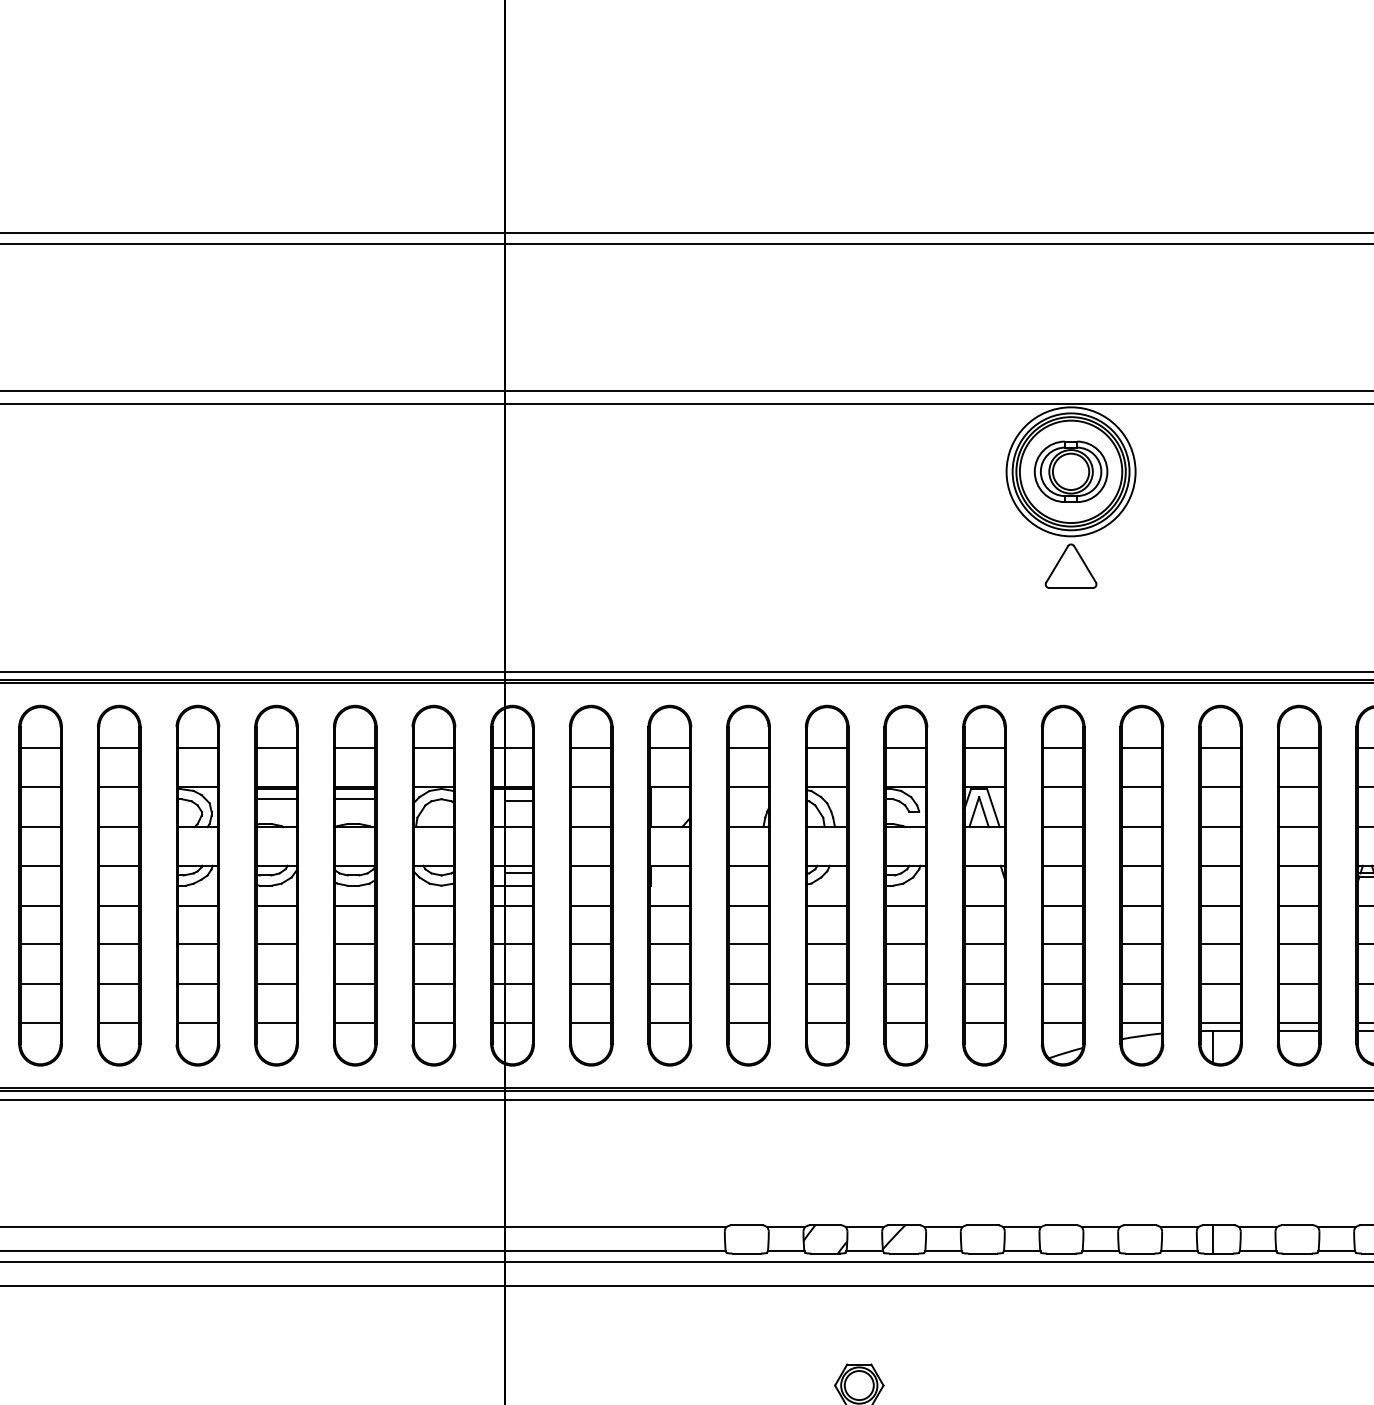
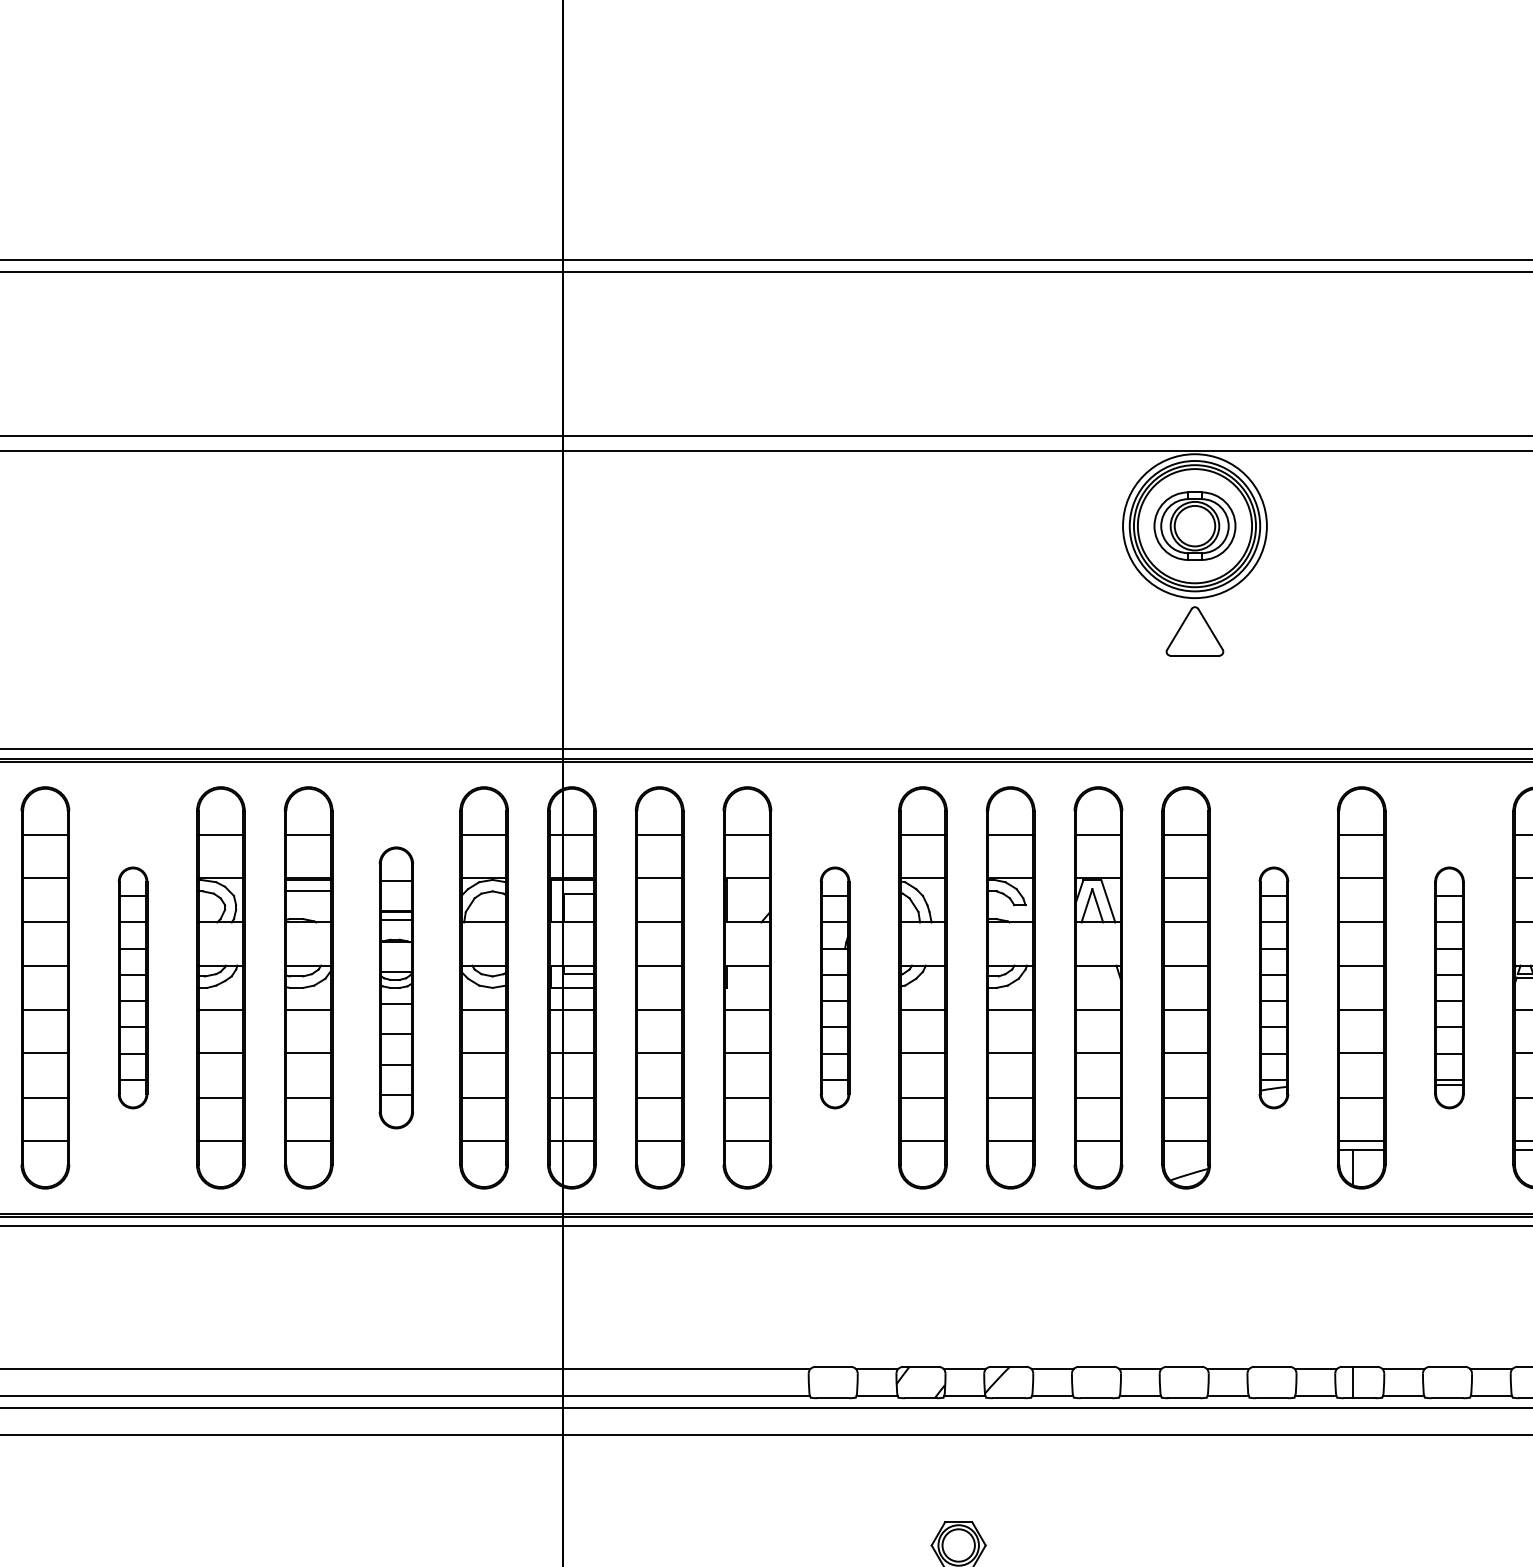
part: (118, 885) -> (132, 987), size x0.6
part: (355, 885) -> (396, 987), size x0.7
part: (747, 885) -> (834, 987), size x0.6
part: (1141, 885) -> (1273, 987), size x0.6
part: (1299, 885) -> (1449, 987), size x0.6

